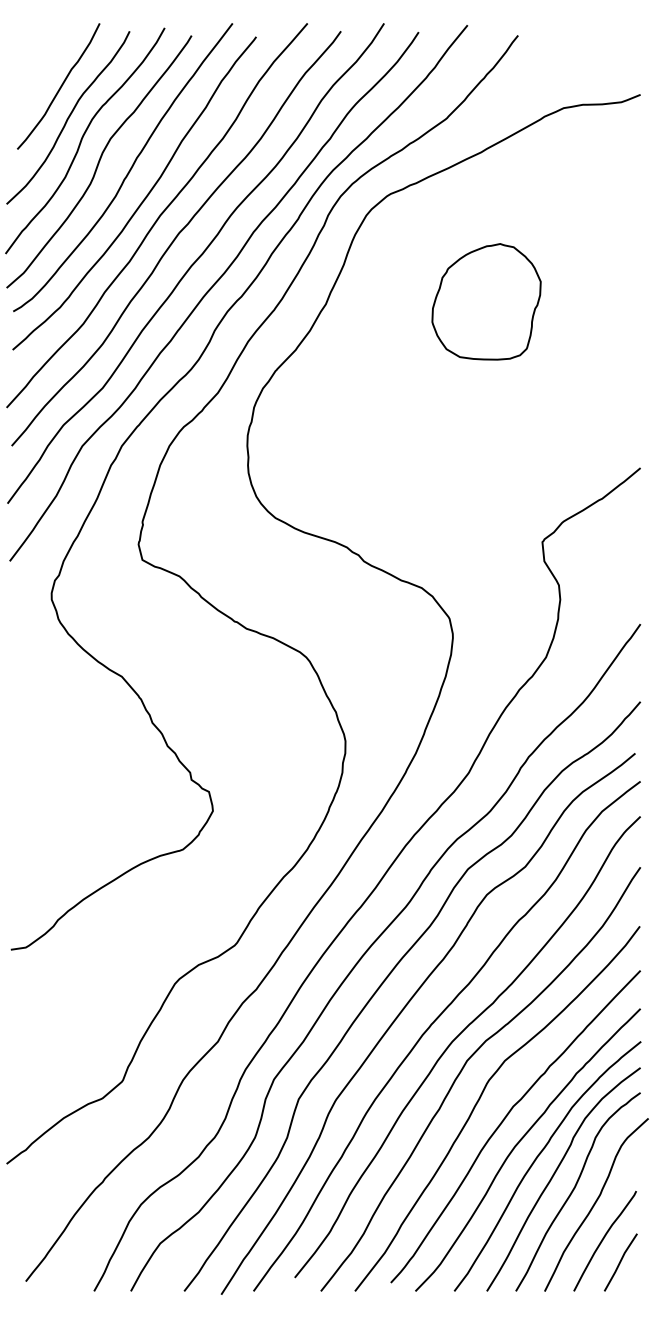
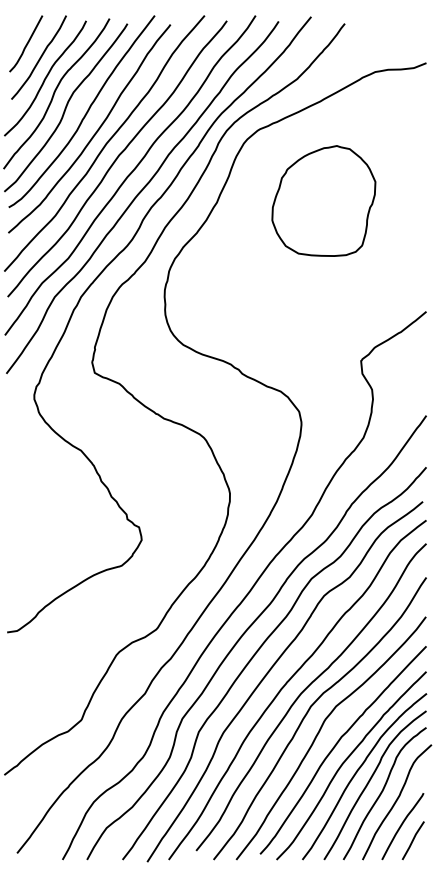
curve: (39, 65) -> (26, 43), added
part: (485, 301) -> (323, 200), size x1.43

